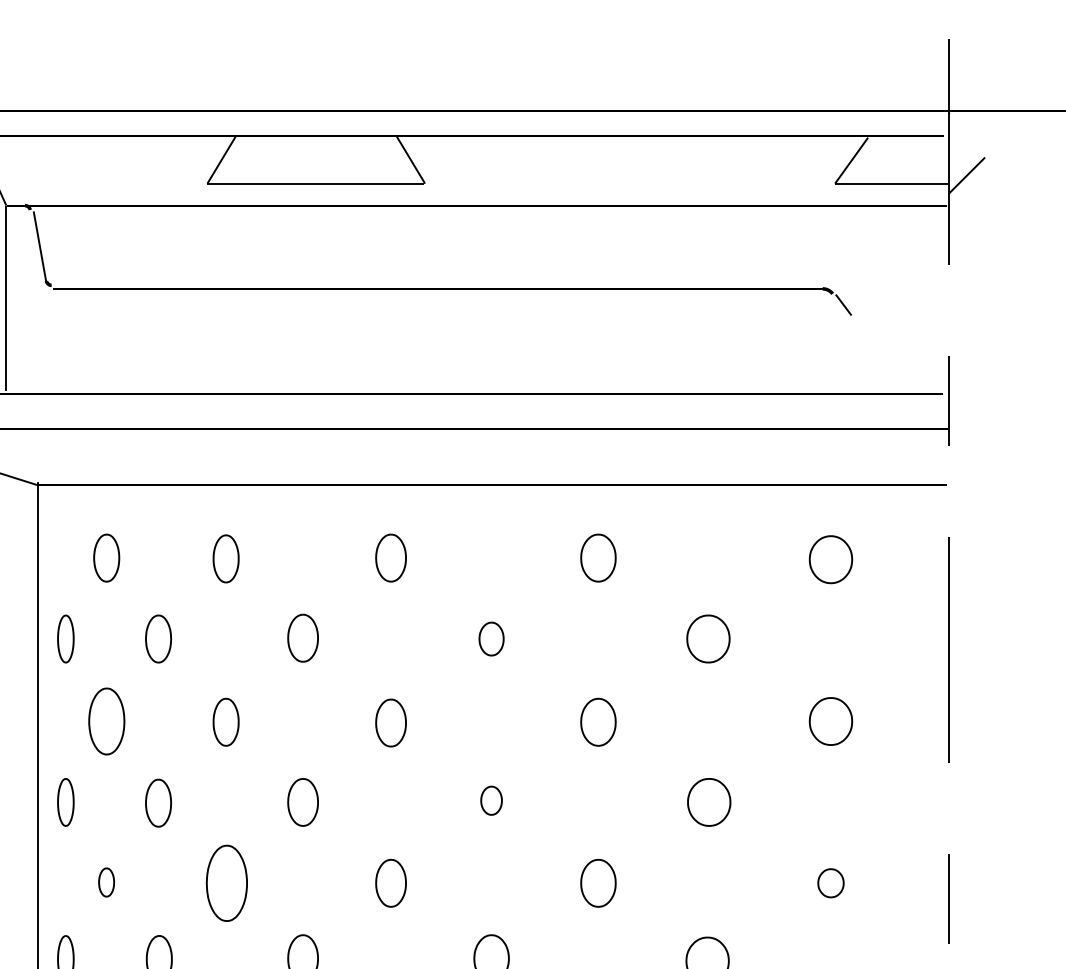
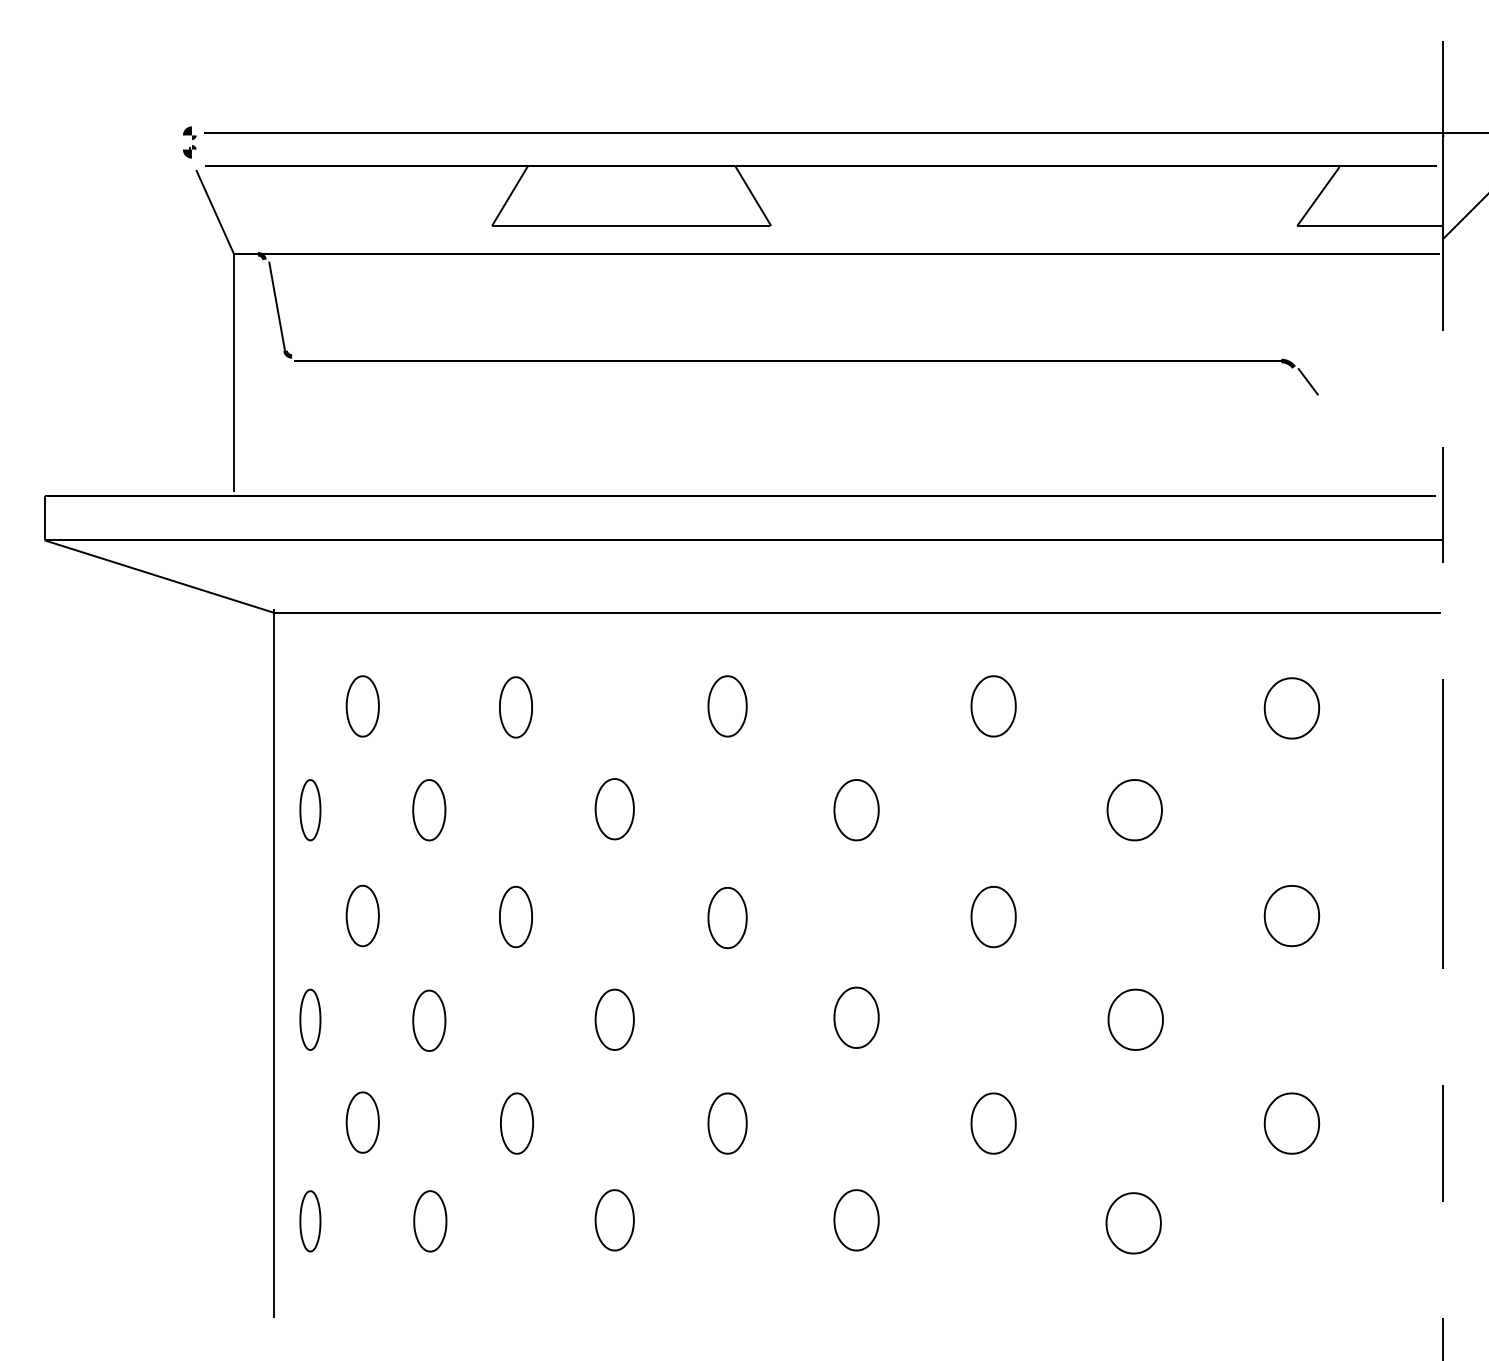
part: (491, 639) -> (856, 810), size x1.43
part: (106, 721) -> (362, 915), size x0.71
part: (491, 800) -> (856, 1017), size x1.67
part: (106, 882) -> (362, 1122), size x1.67
part: (226, 883) -> (516, 1123), size x0.62
part: (830, 883) -> (1291, 1123), size x1.67

